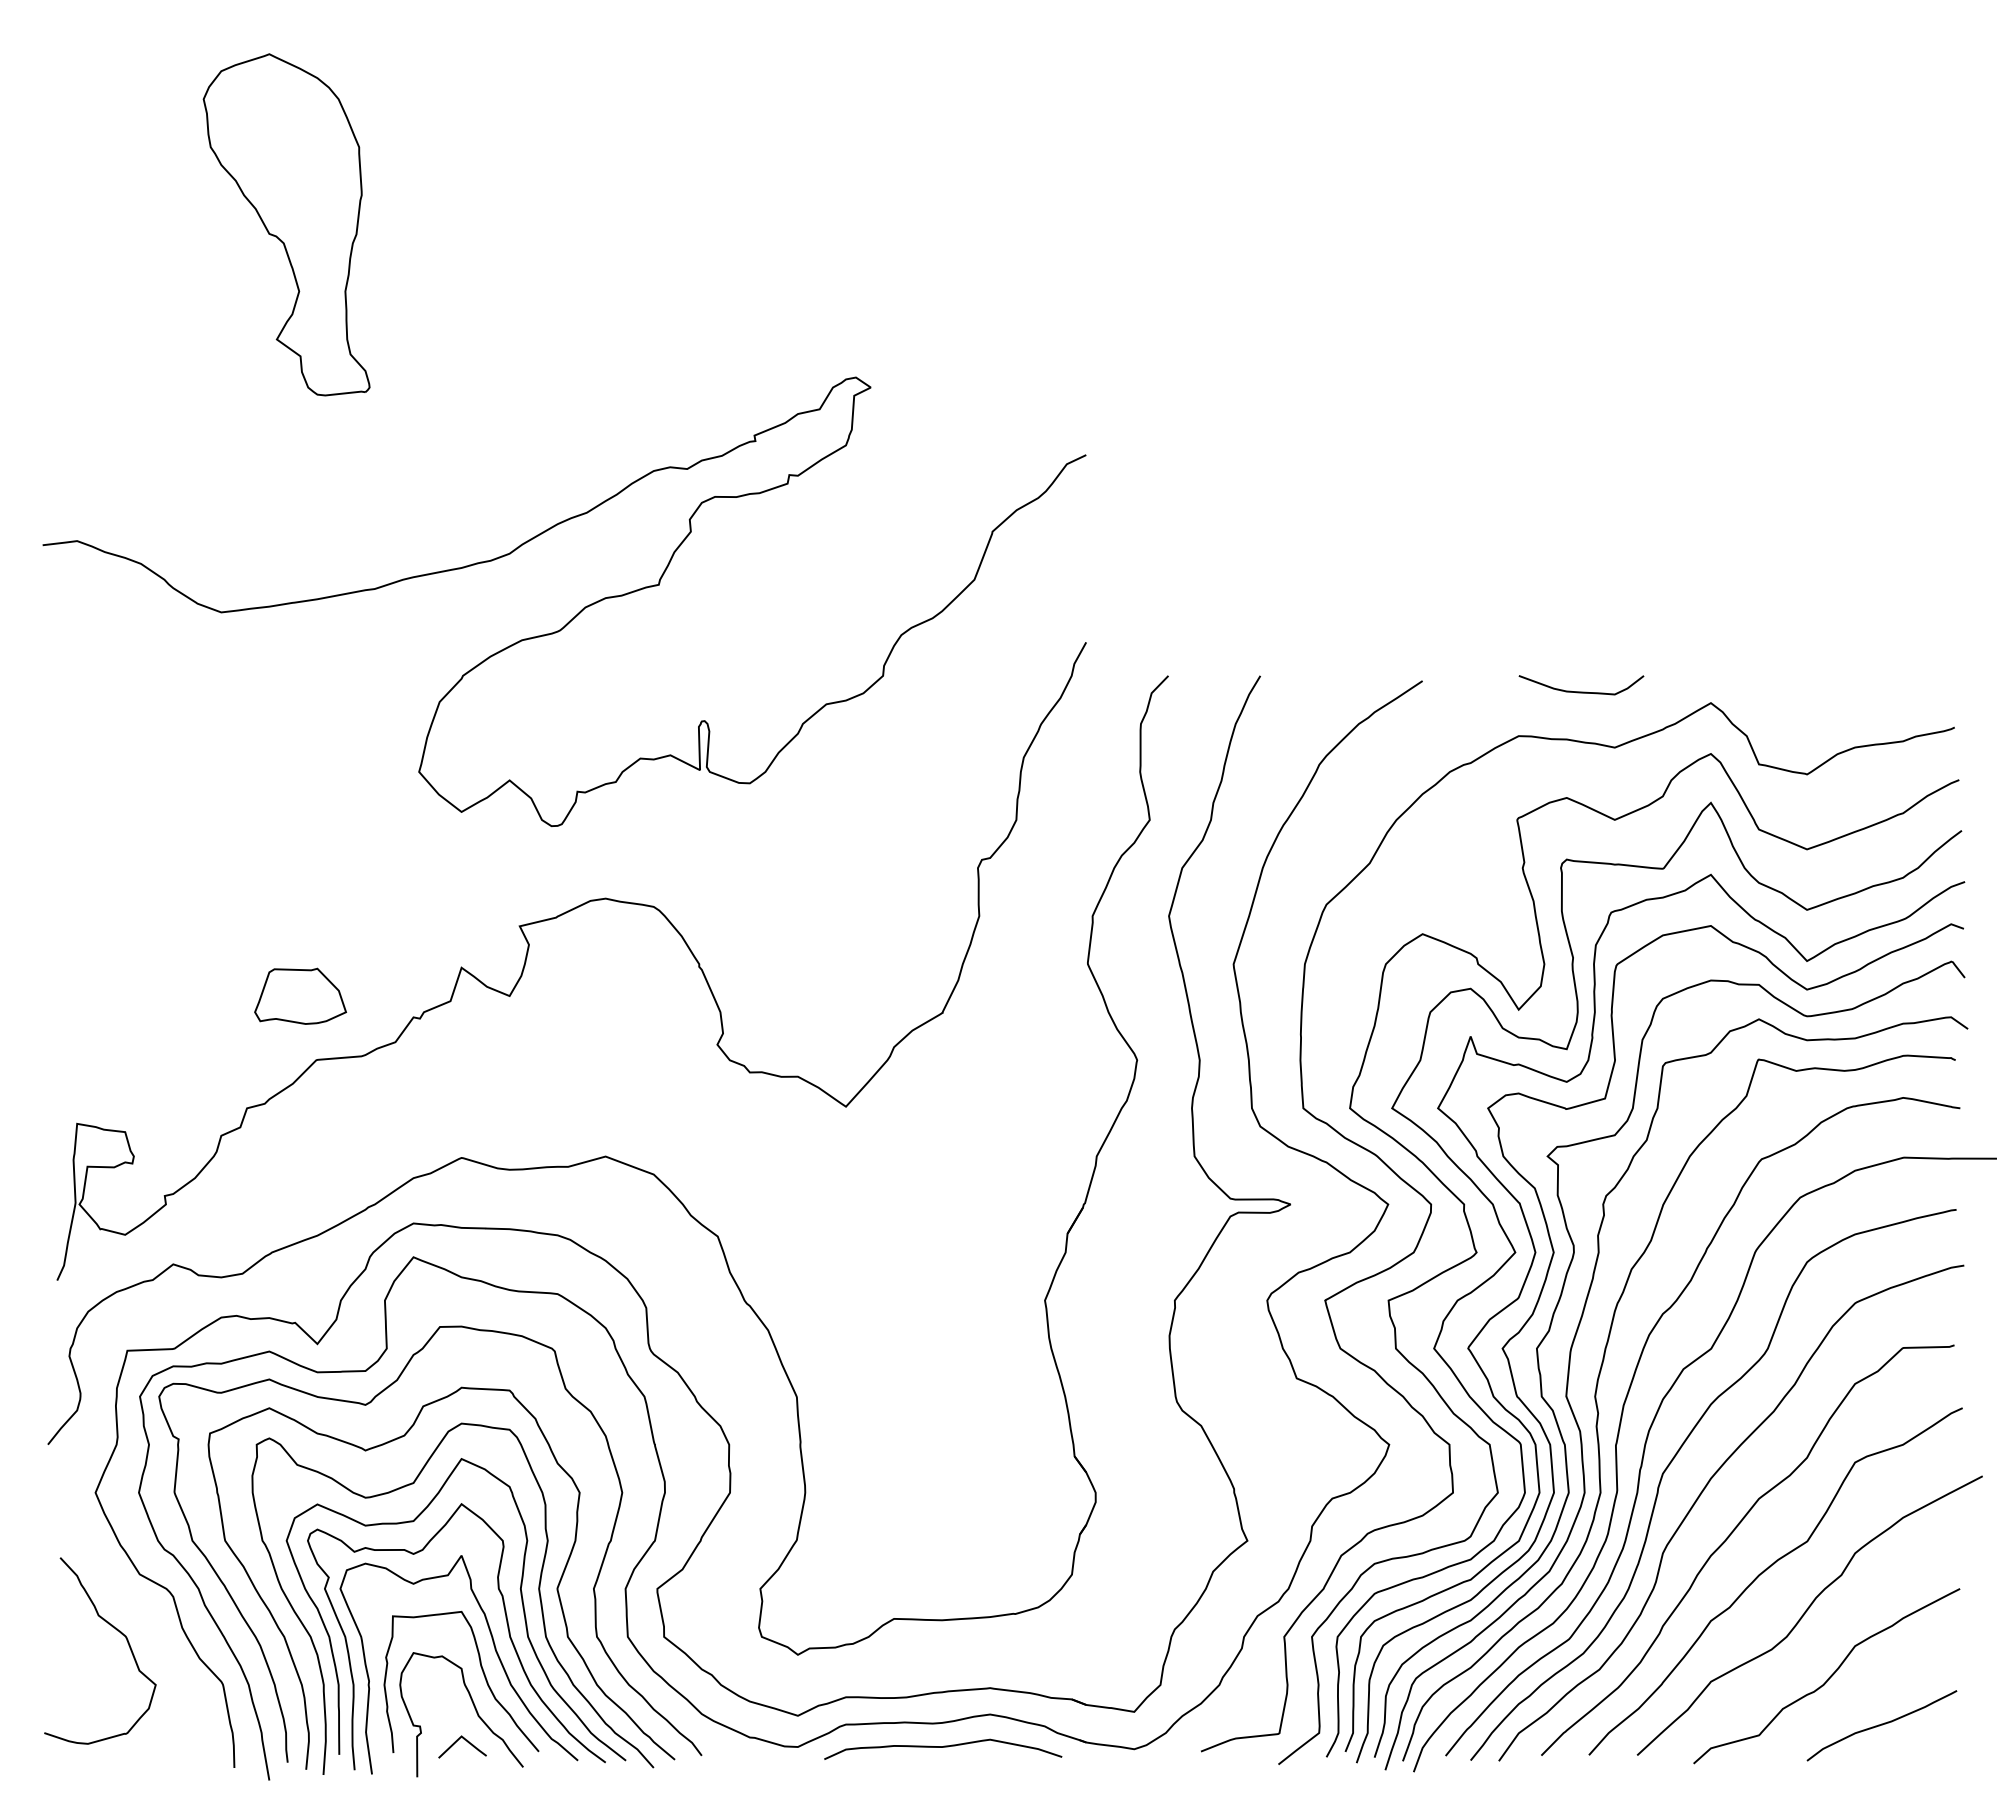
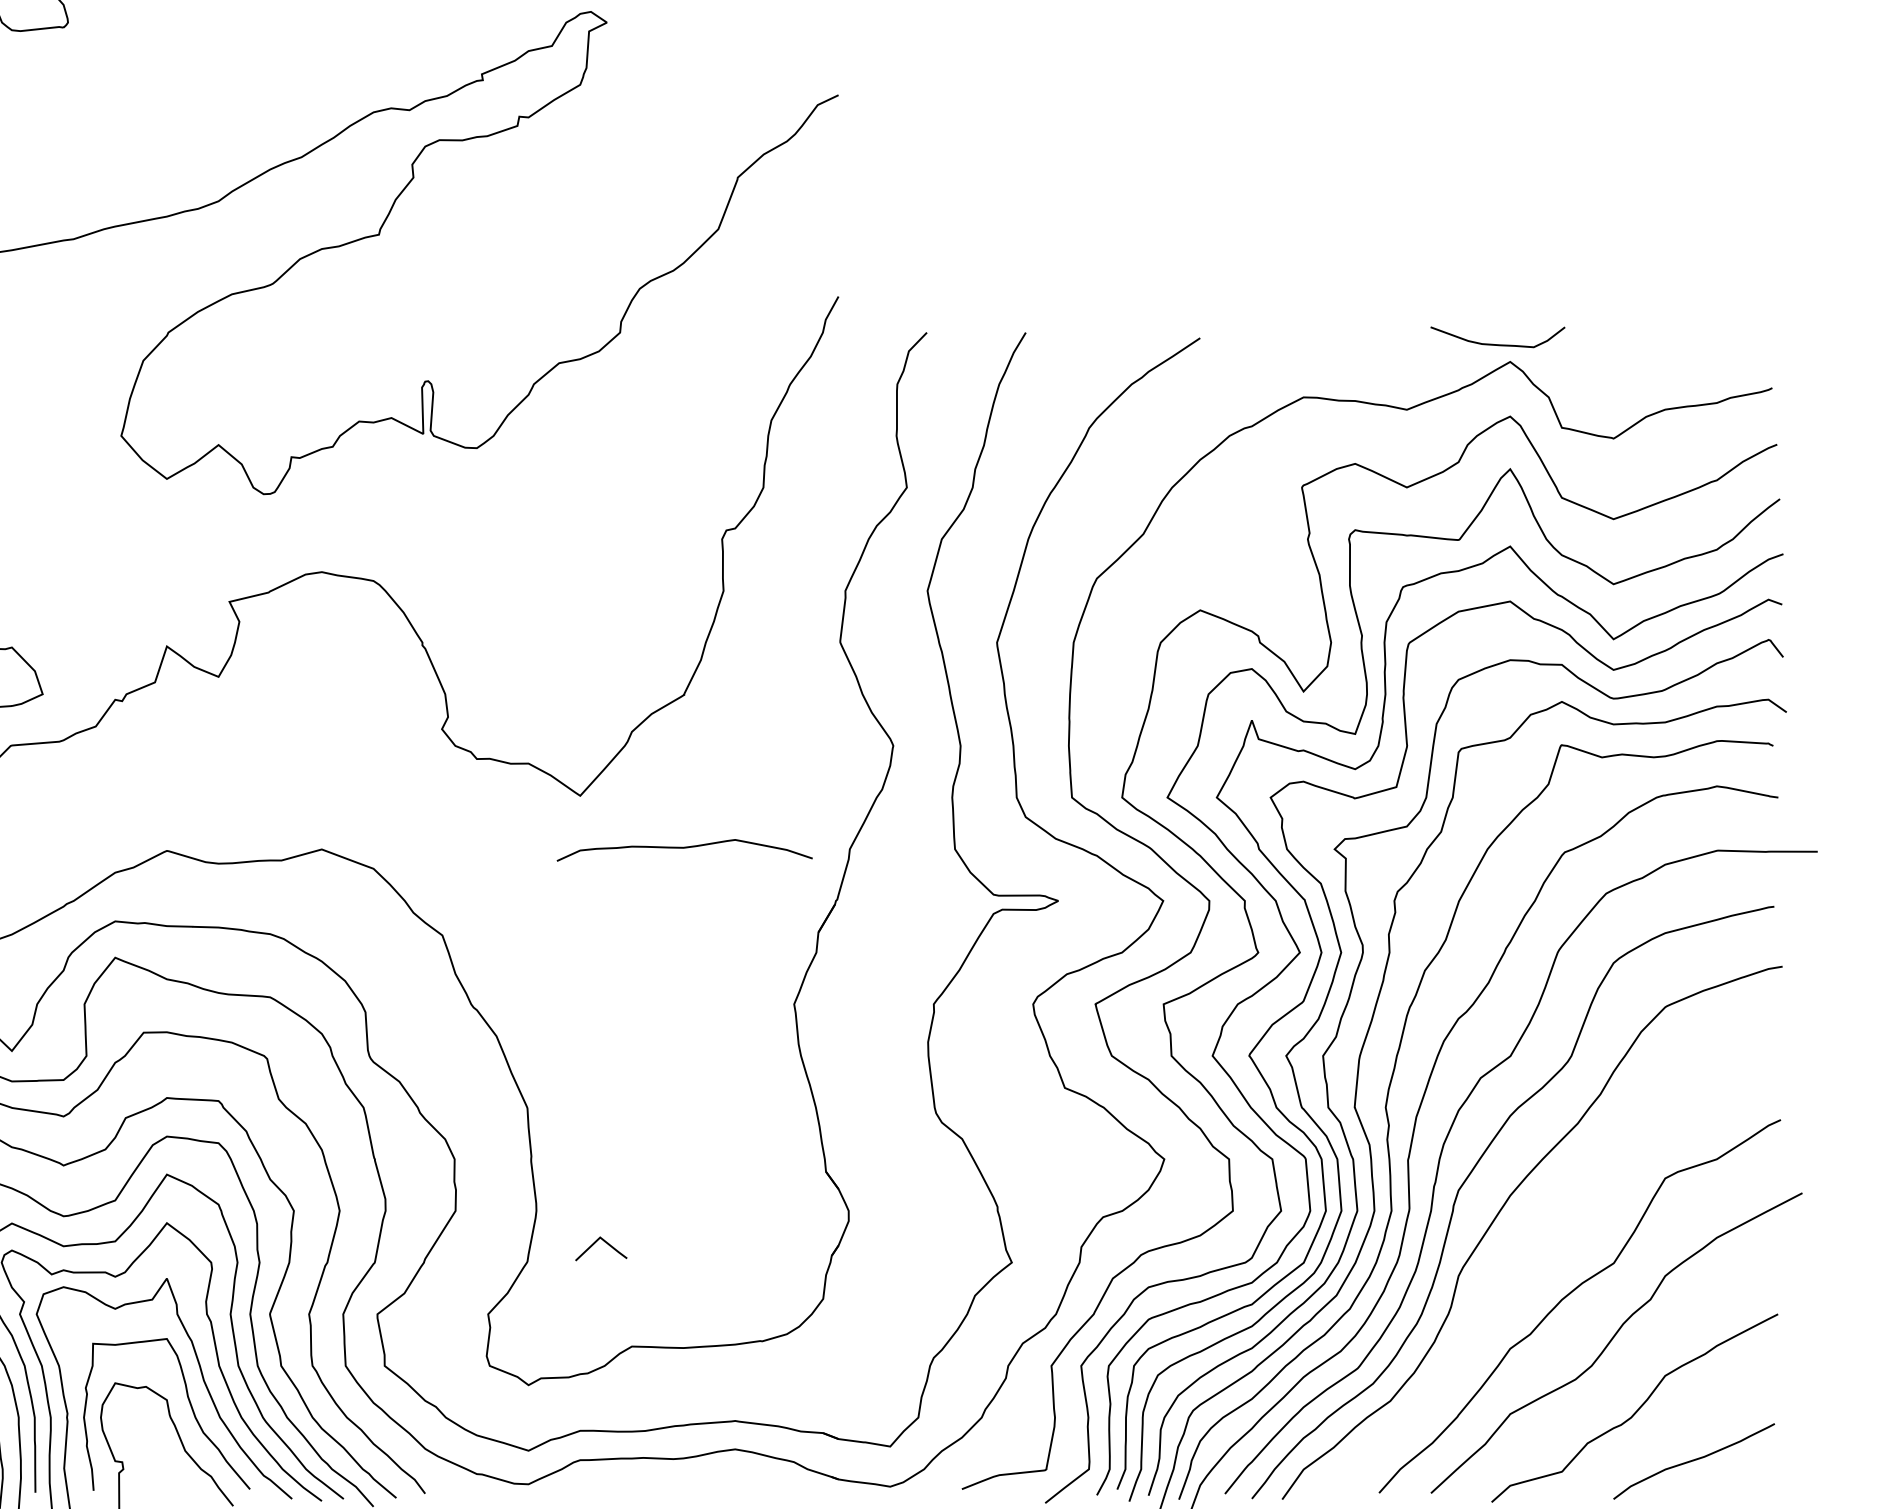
curve: (1581, 691) -> (1497, 344), moved
curve: (1730, 1536) -> (1531, 1257), removed
line: (466, 1741) -> (605, 1242), moved
curve: (943, 1747) -> (685, 848), moved

